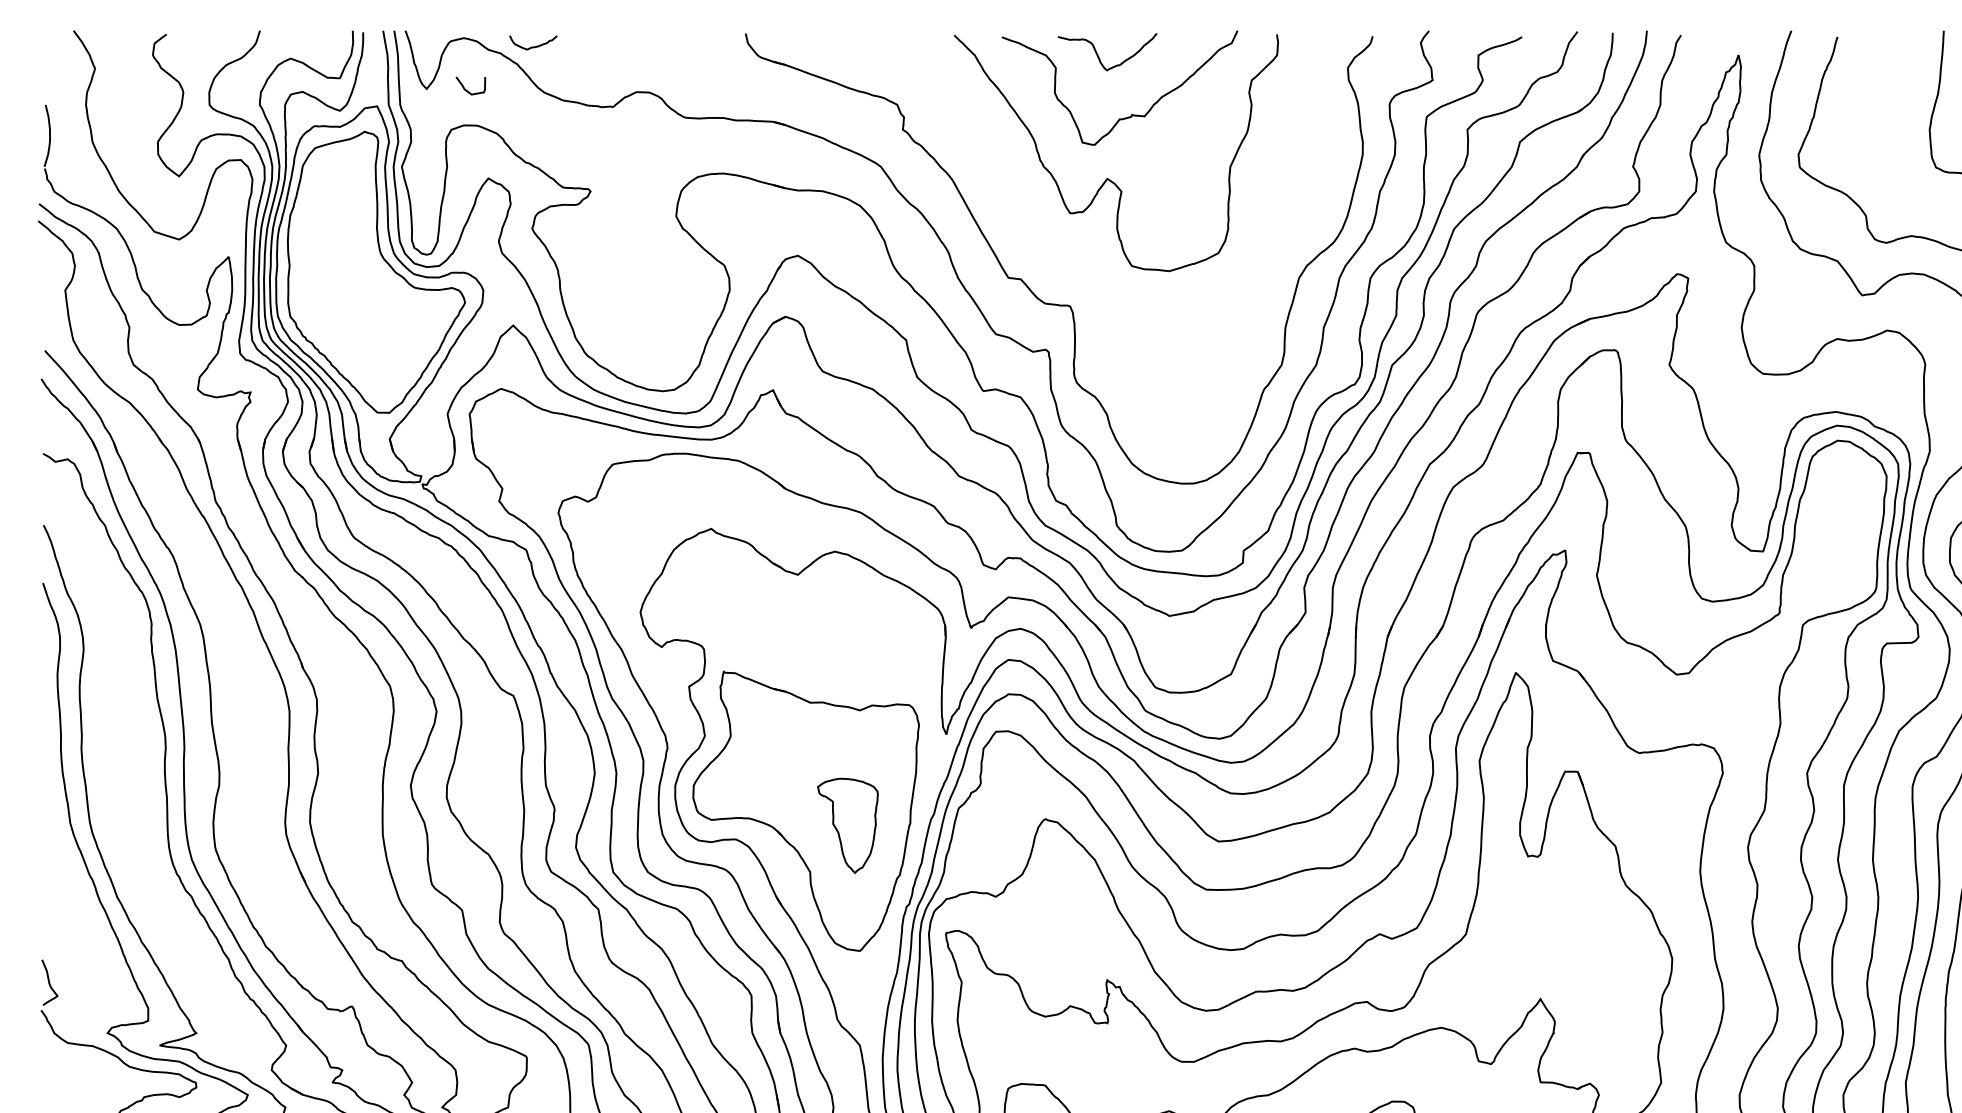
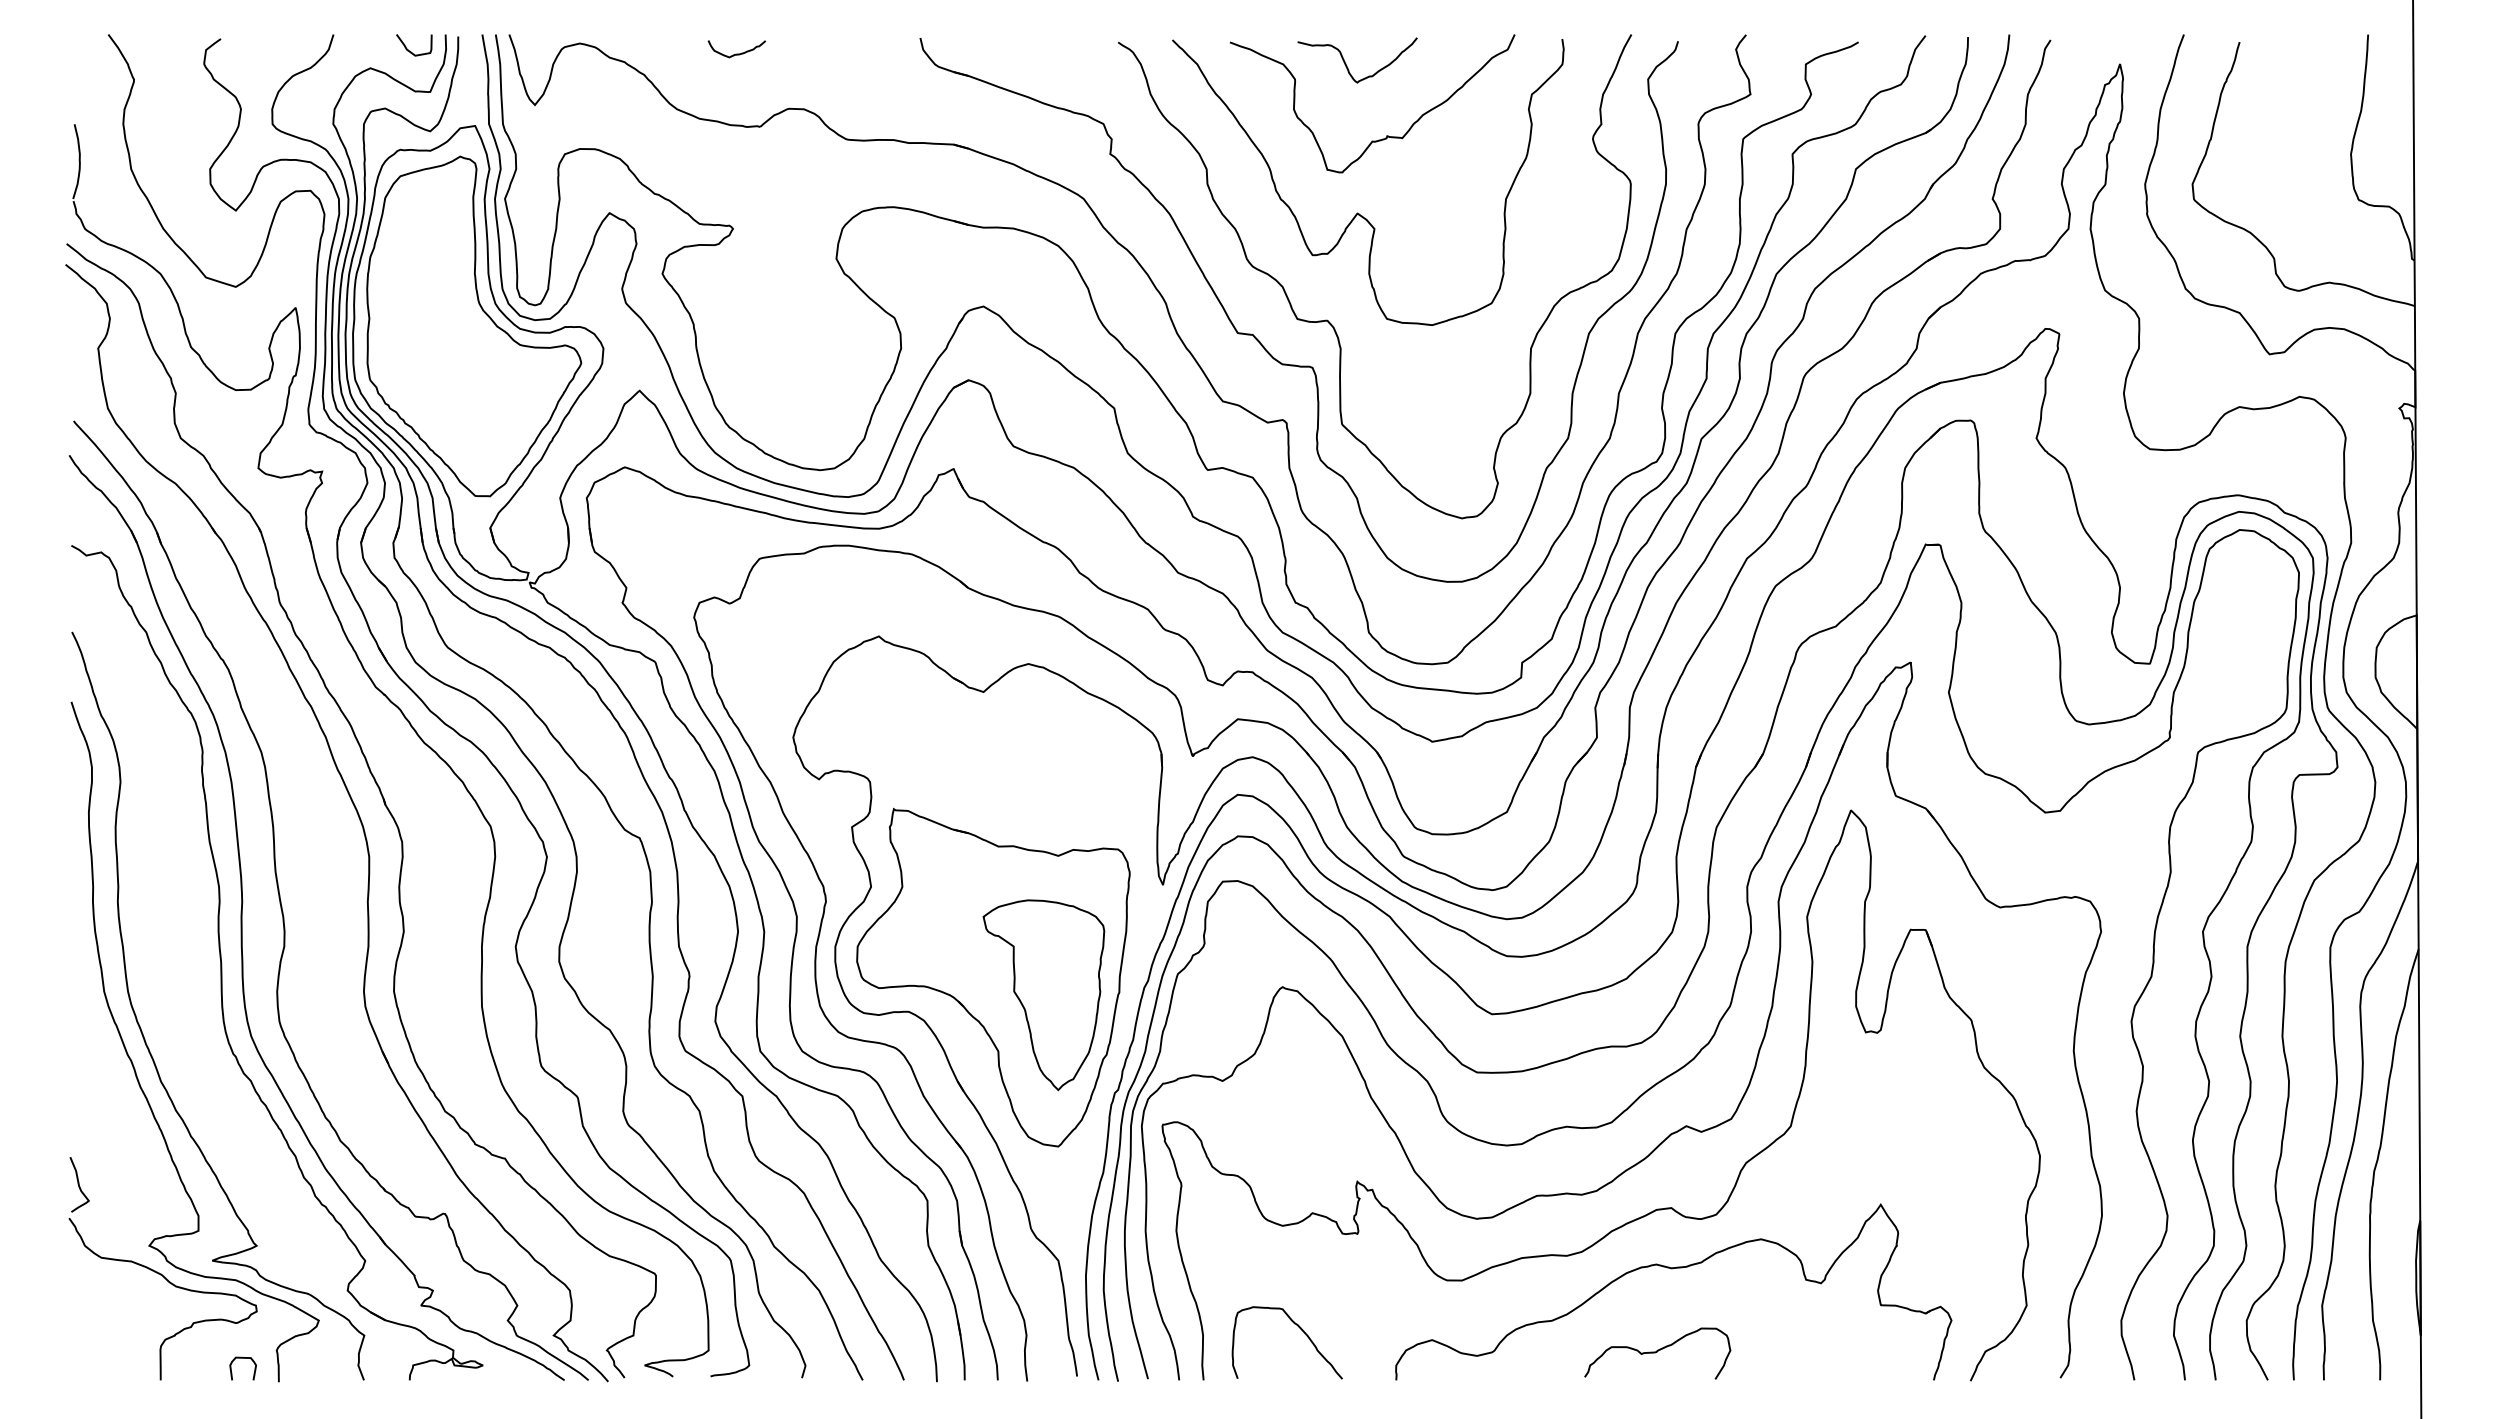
curve: (533, 46) -> (736, 53), moved
curve: (468, 91) -> (411, 51), moved
curve: (1084, 268) -> (1329, 321), added
part: (847, 825) -> (1043, 995), size x1.67

